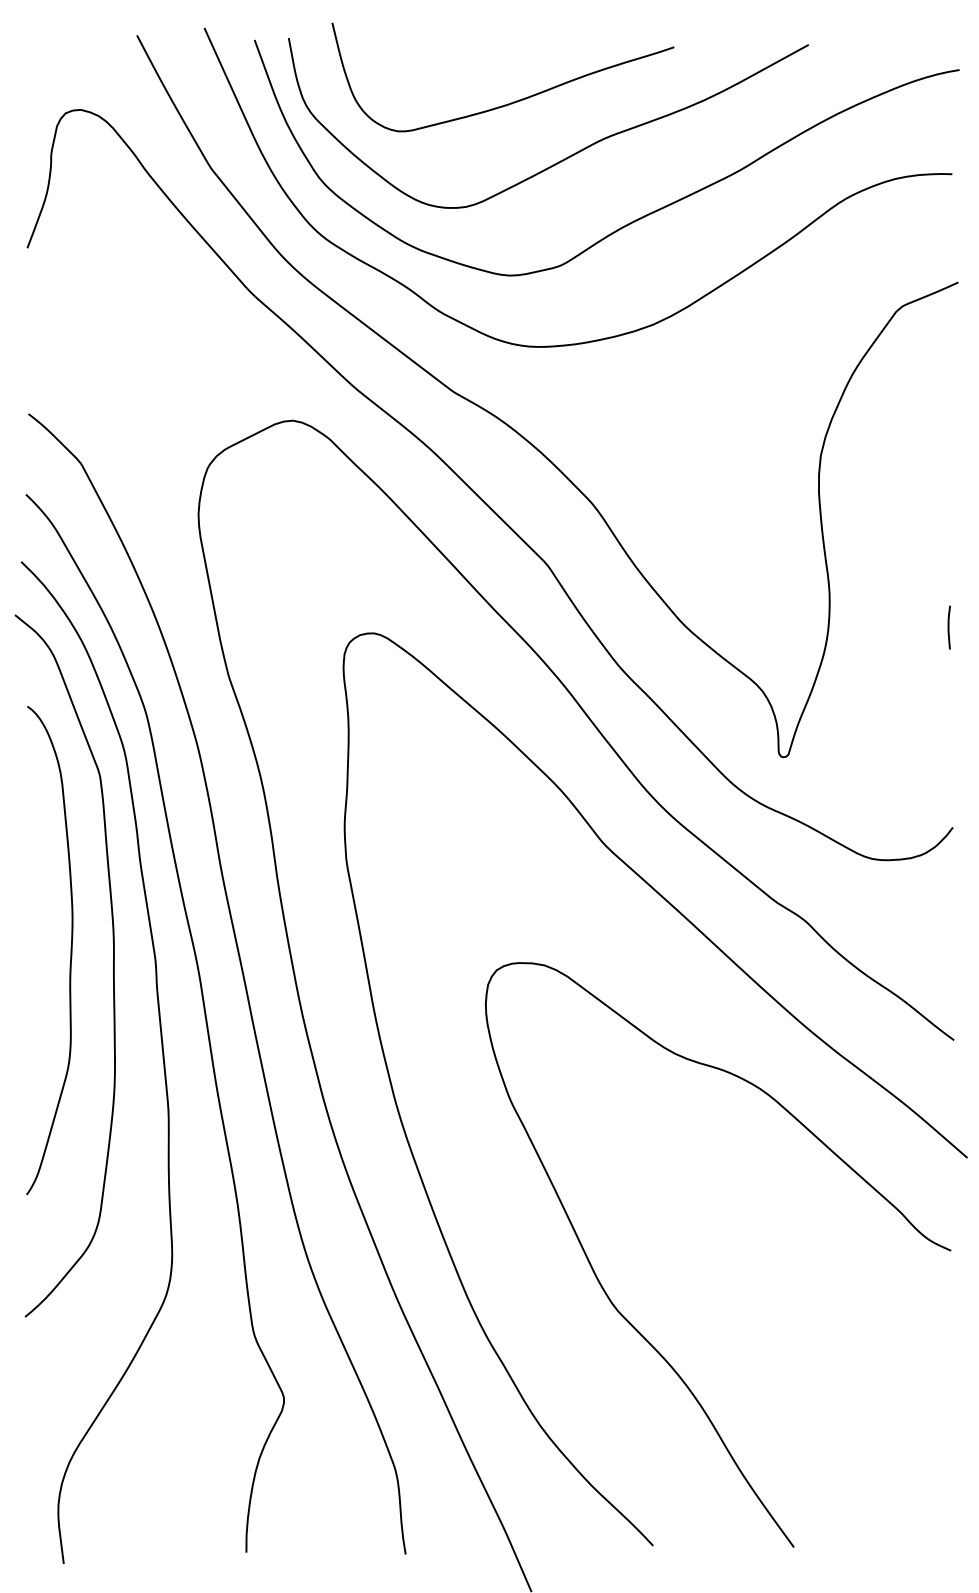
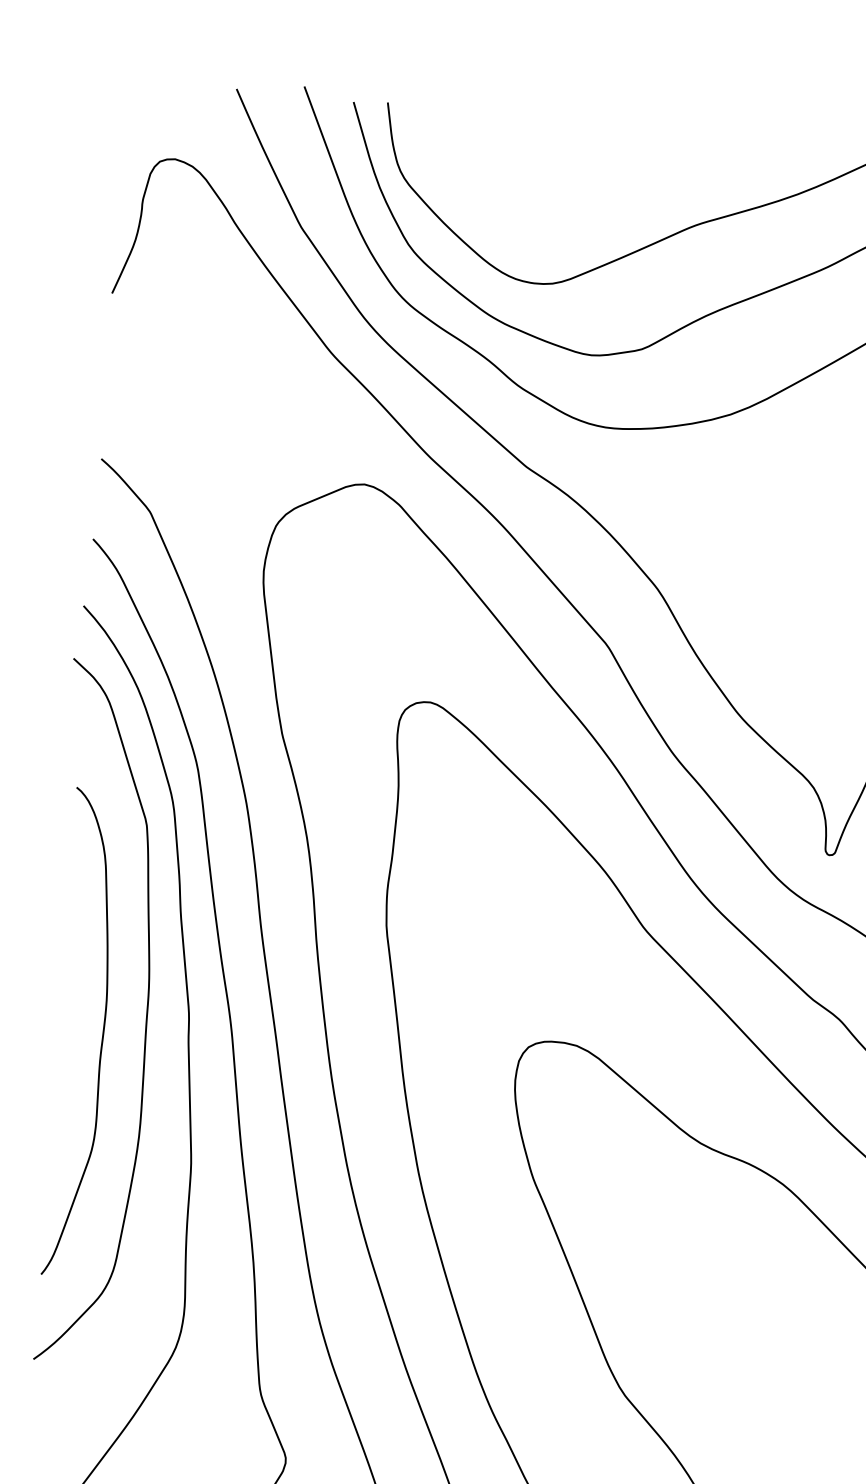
curve: (510, 102) -> (604, 182), removed
curve: (70, 950) -> (102, 1033), moved

